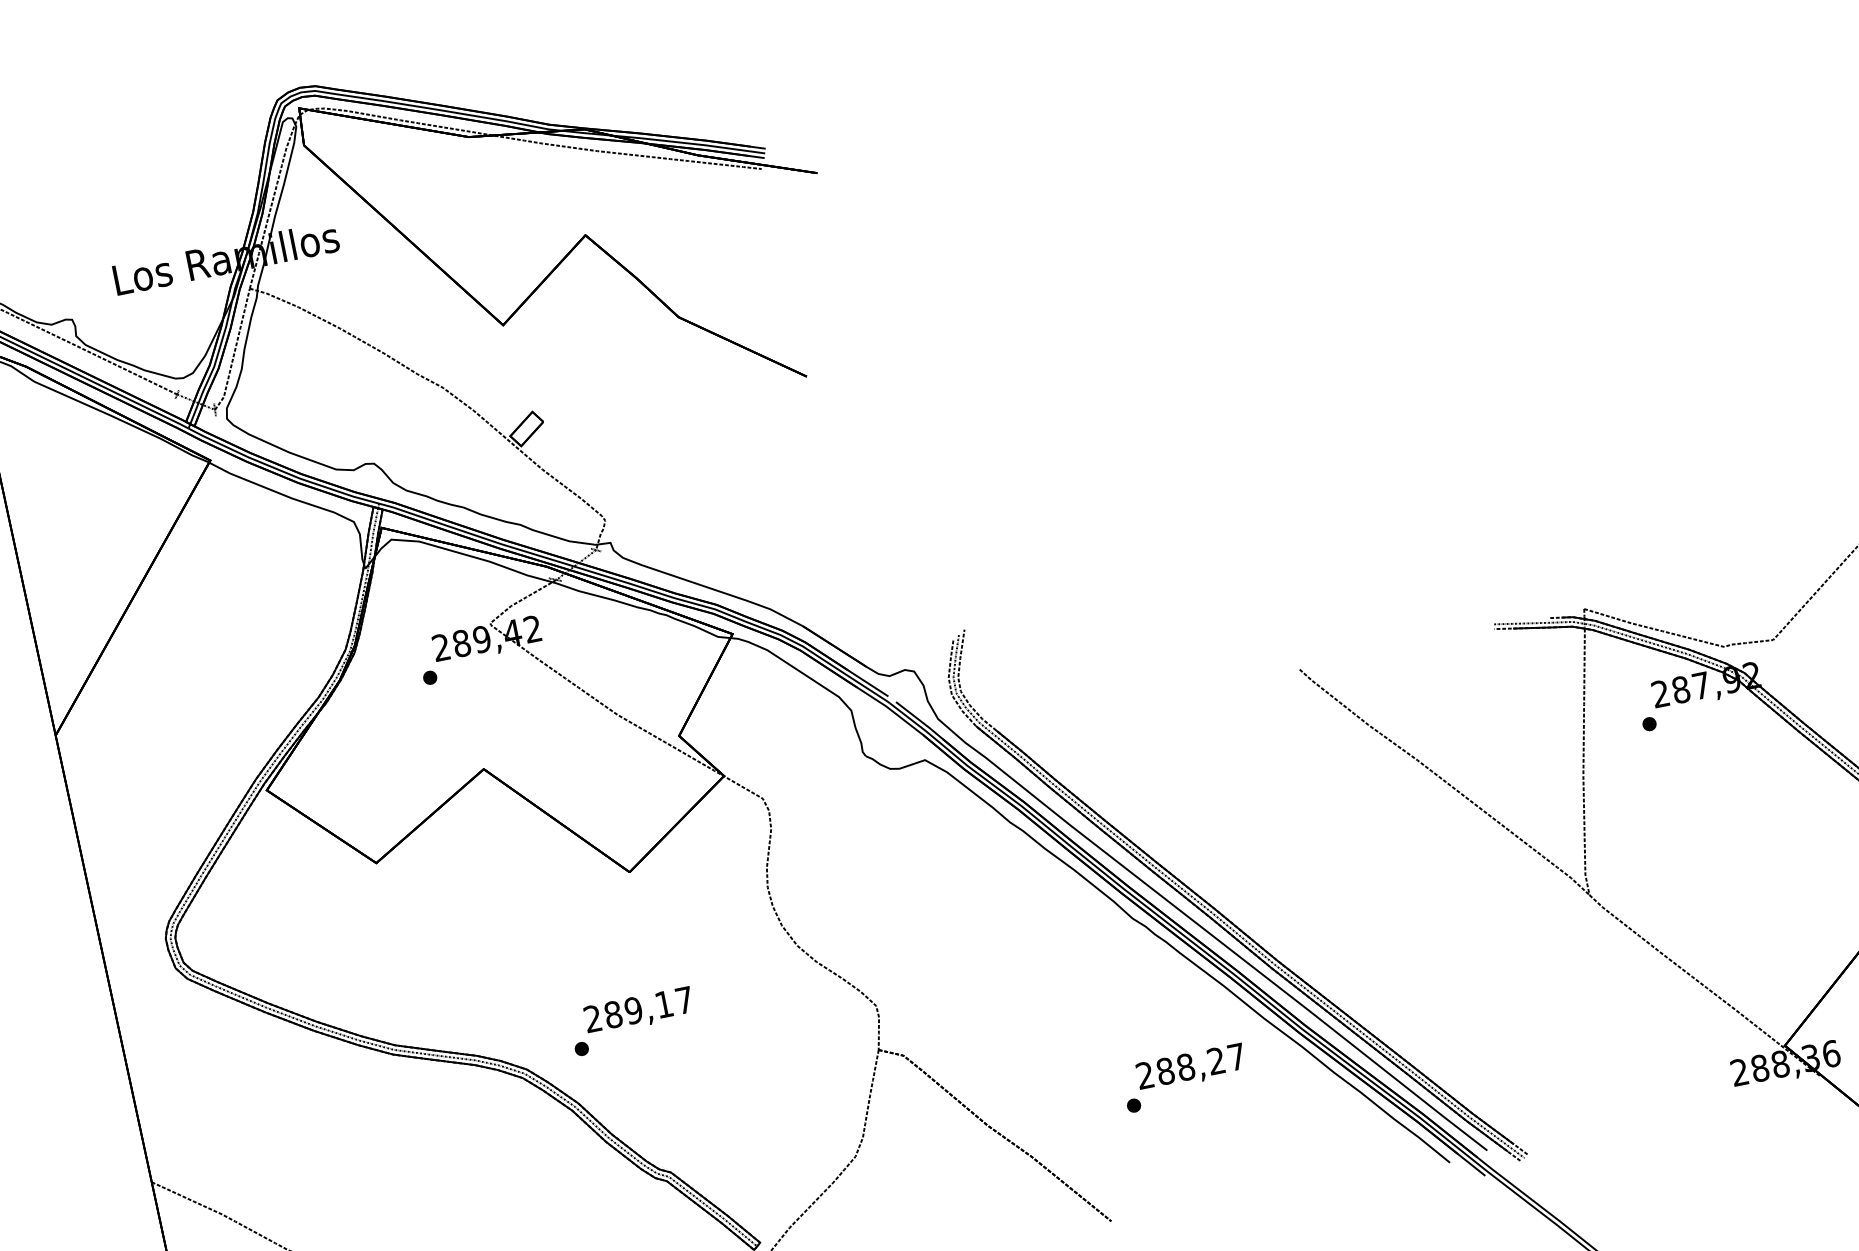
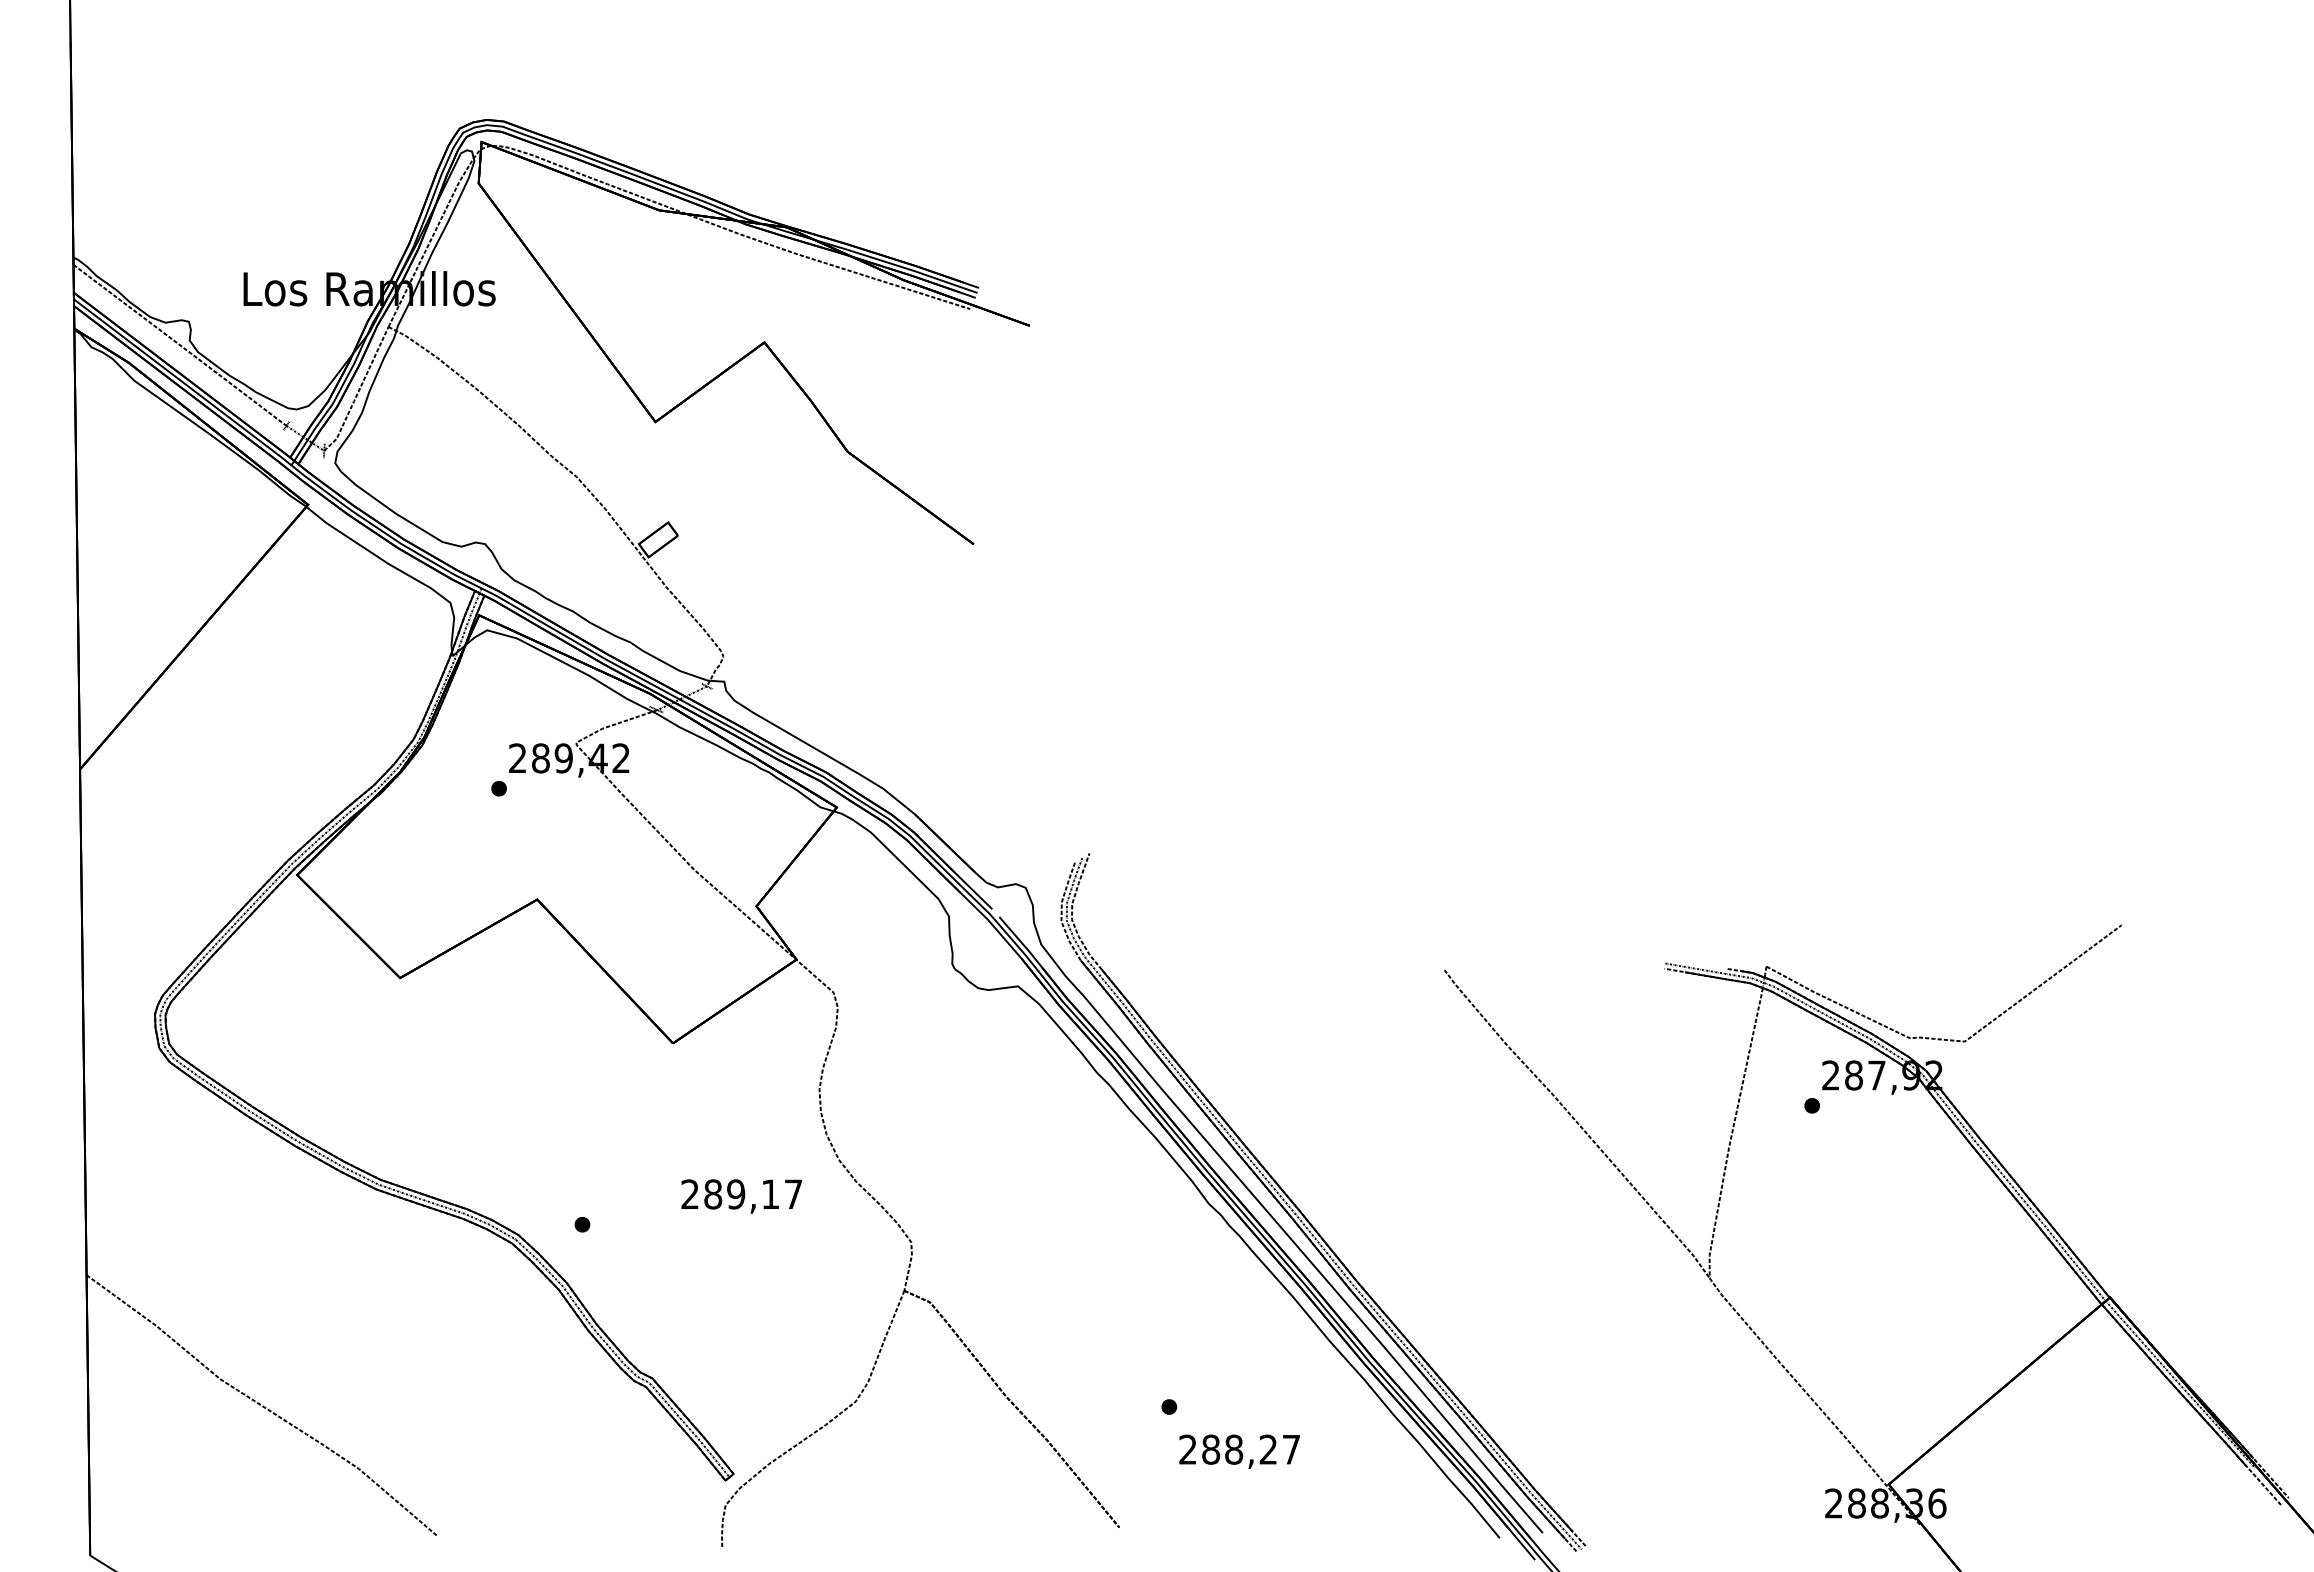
text: (638, 1011) -> (741, 1196), moved
text: (1191, 1067) -> (1239, 1451), moved

